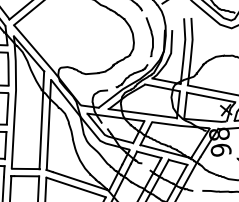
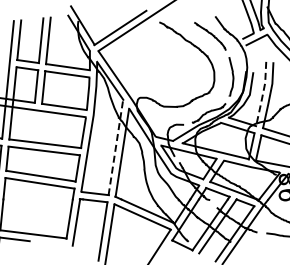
line: (183, 51) -> (262, 94), solid -> dashed
line: (41, 119) -> (115, 146), solid -> dashed

